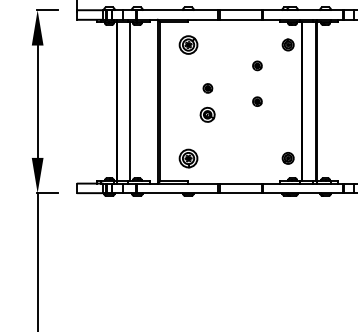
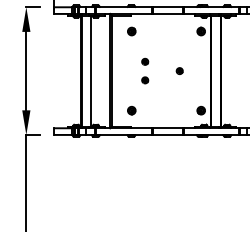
part: (188, 44) -> (131, 31), size x0.62
part: (257, 64) -> (179, 45), removed
part: (208, 115) -> (145, 80), size x0.62
part: (188, 158) -> (131, 110), size x0.62

